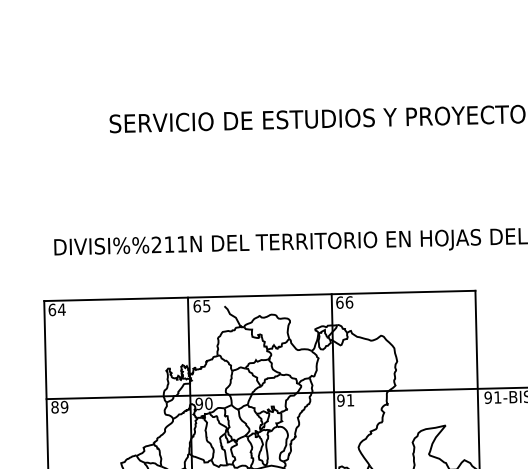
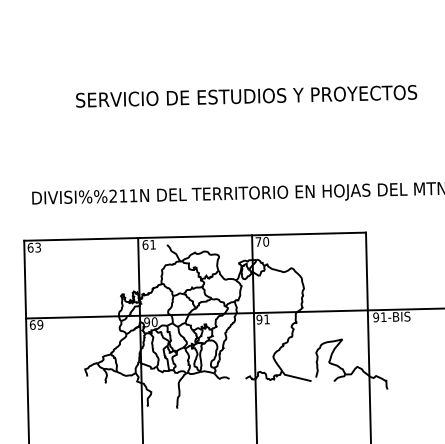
text: (344, 301) -> (262, 241), 66 -> 70
text: (206, 305) -> (152, 244), 65 -> 61
text: (62, 309) -> (38, 247), 64 -> 63
text: (54, 406) -> (32, 324), 89 -> 69

